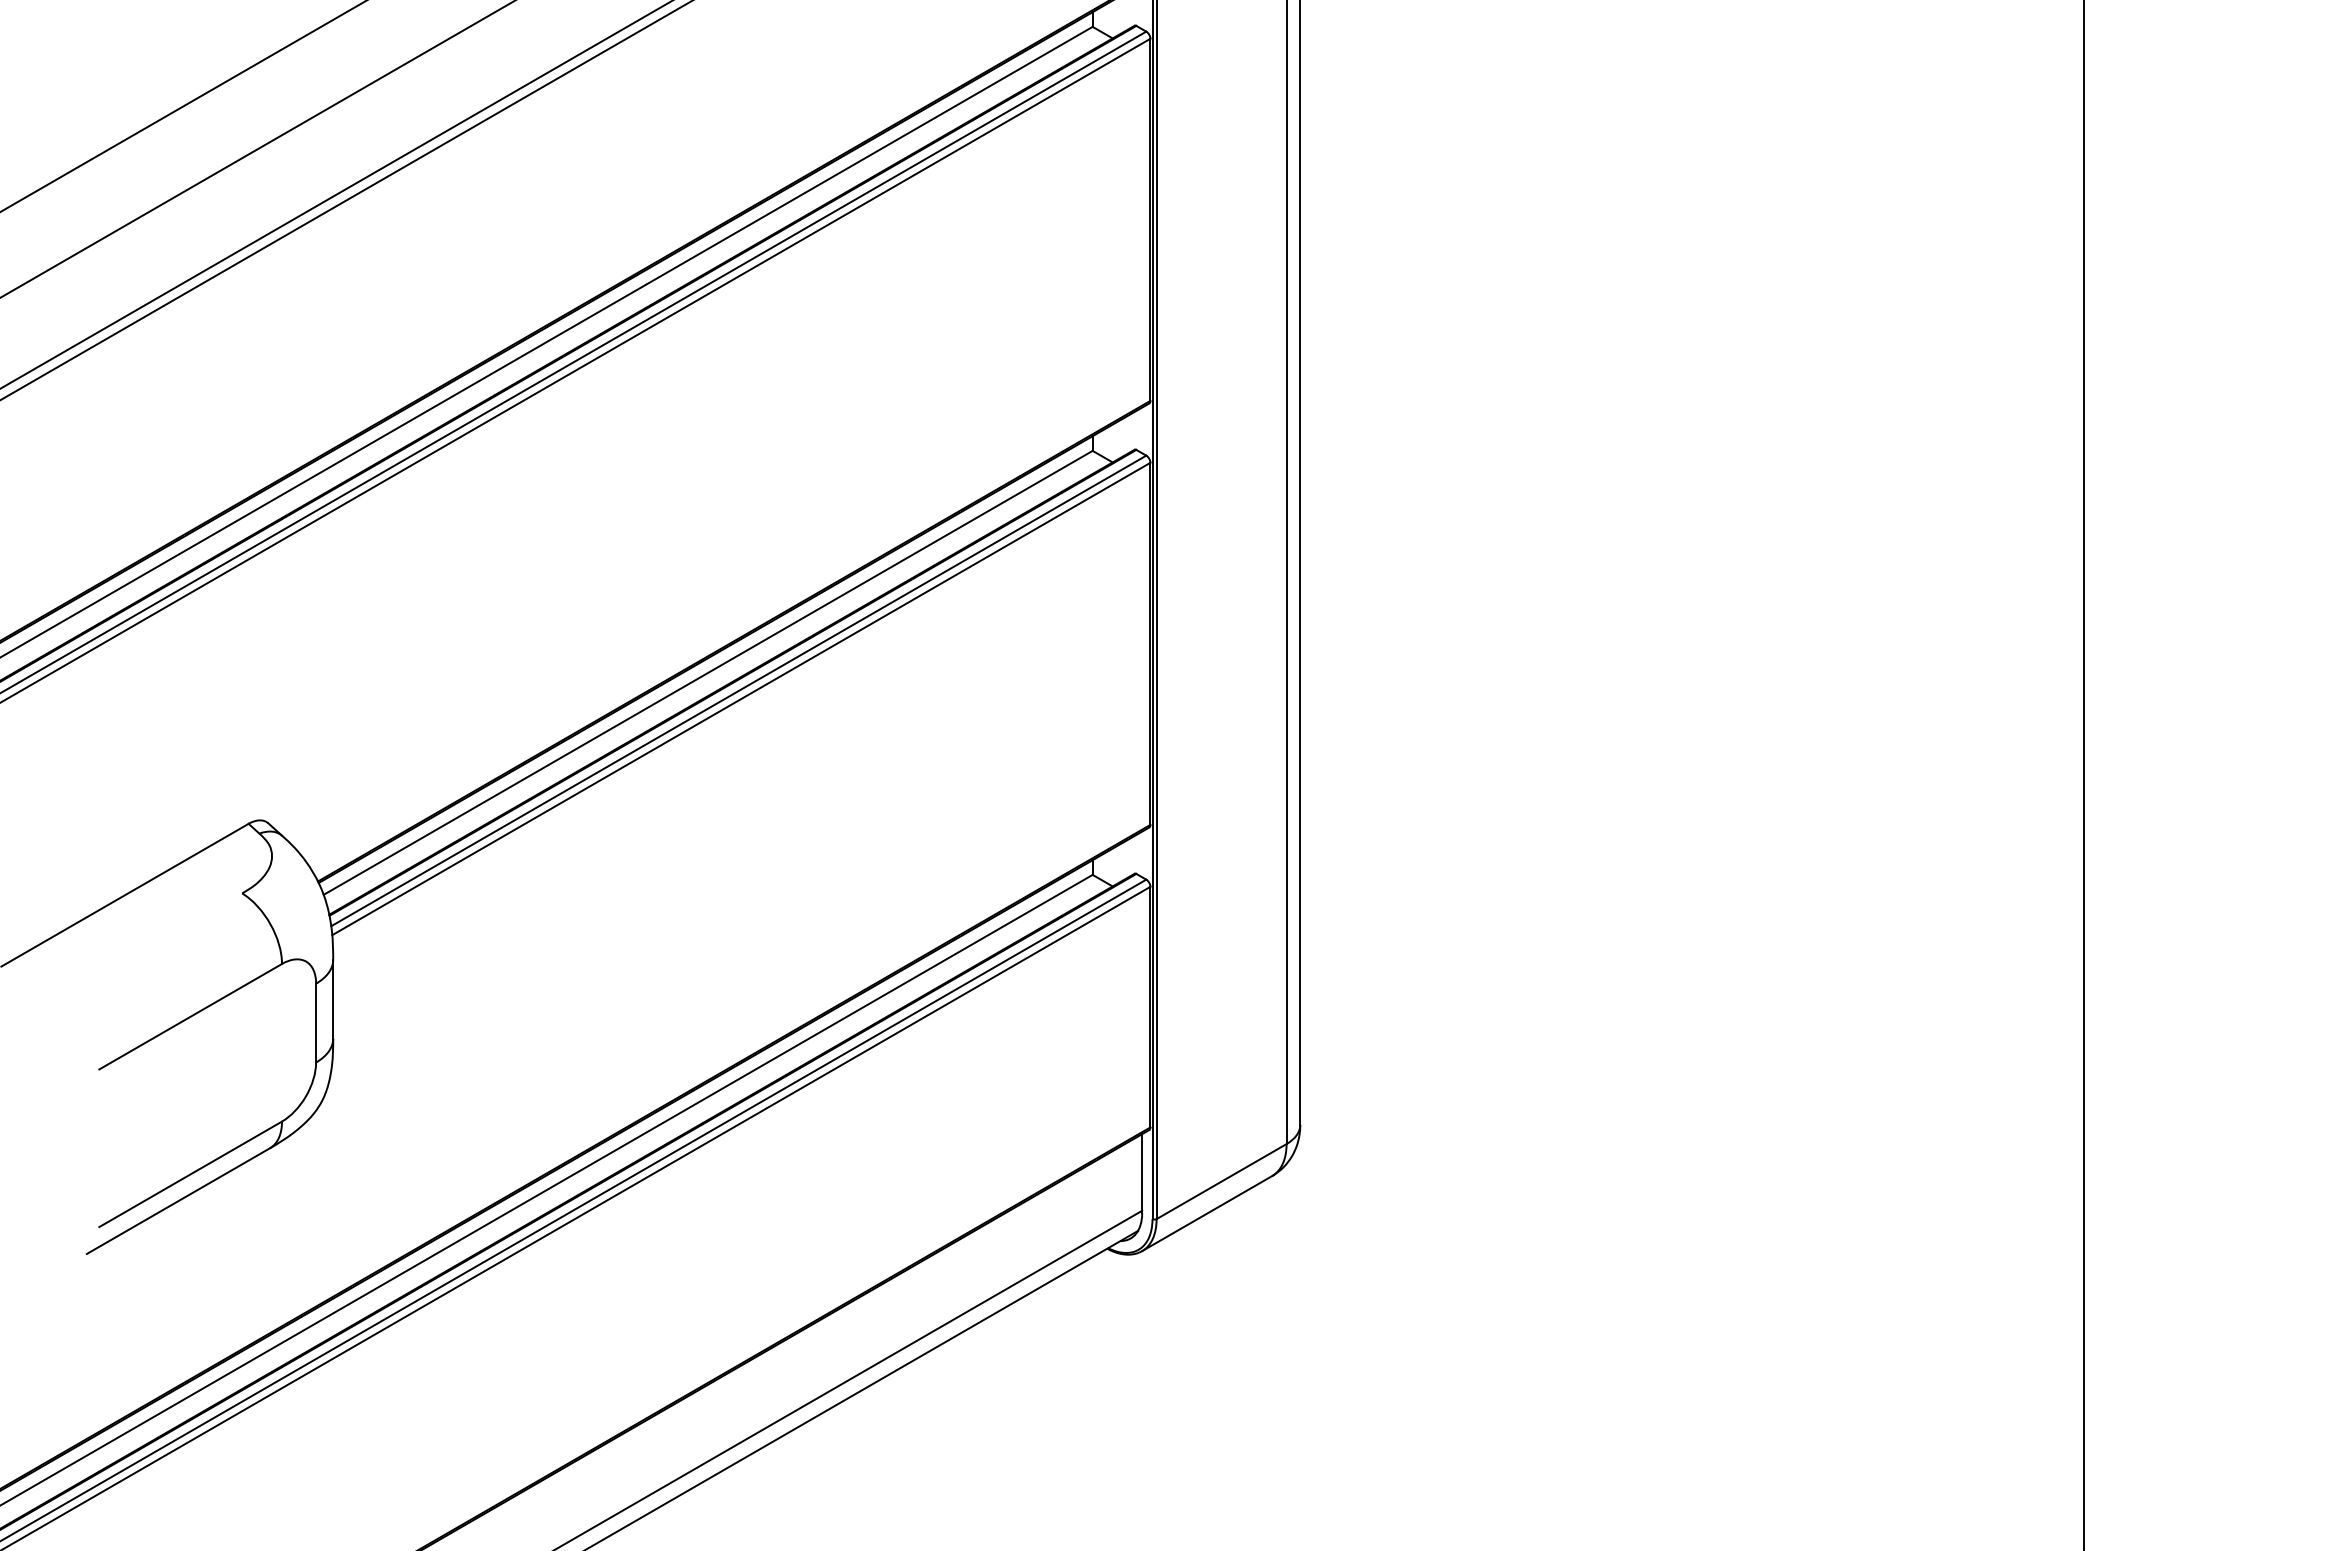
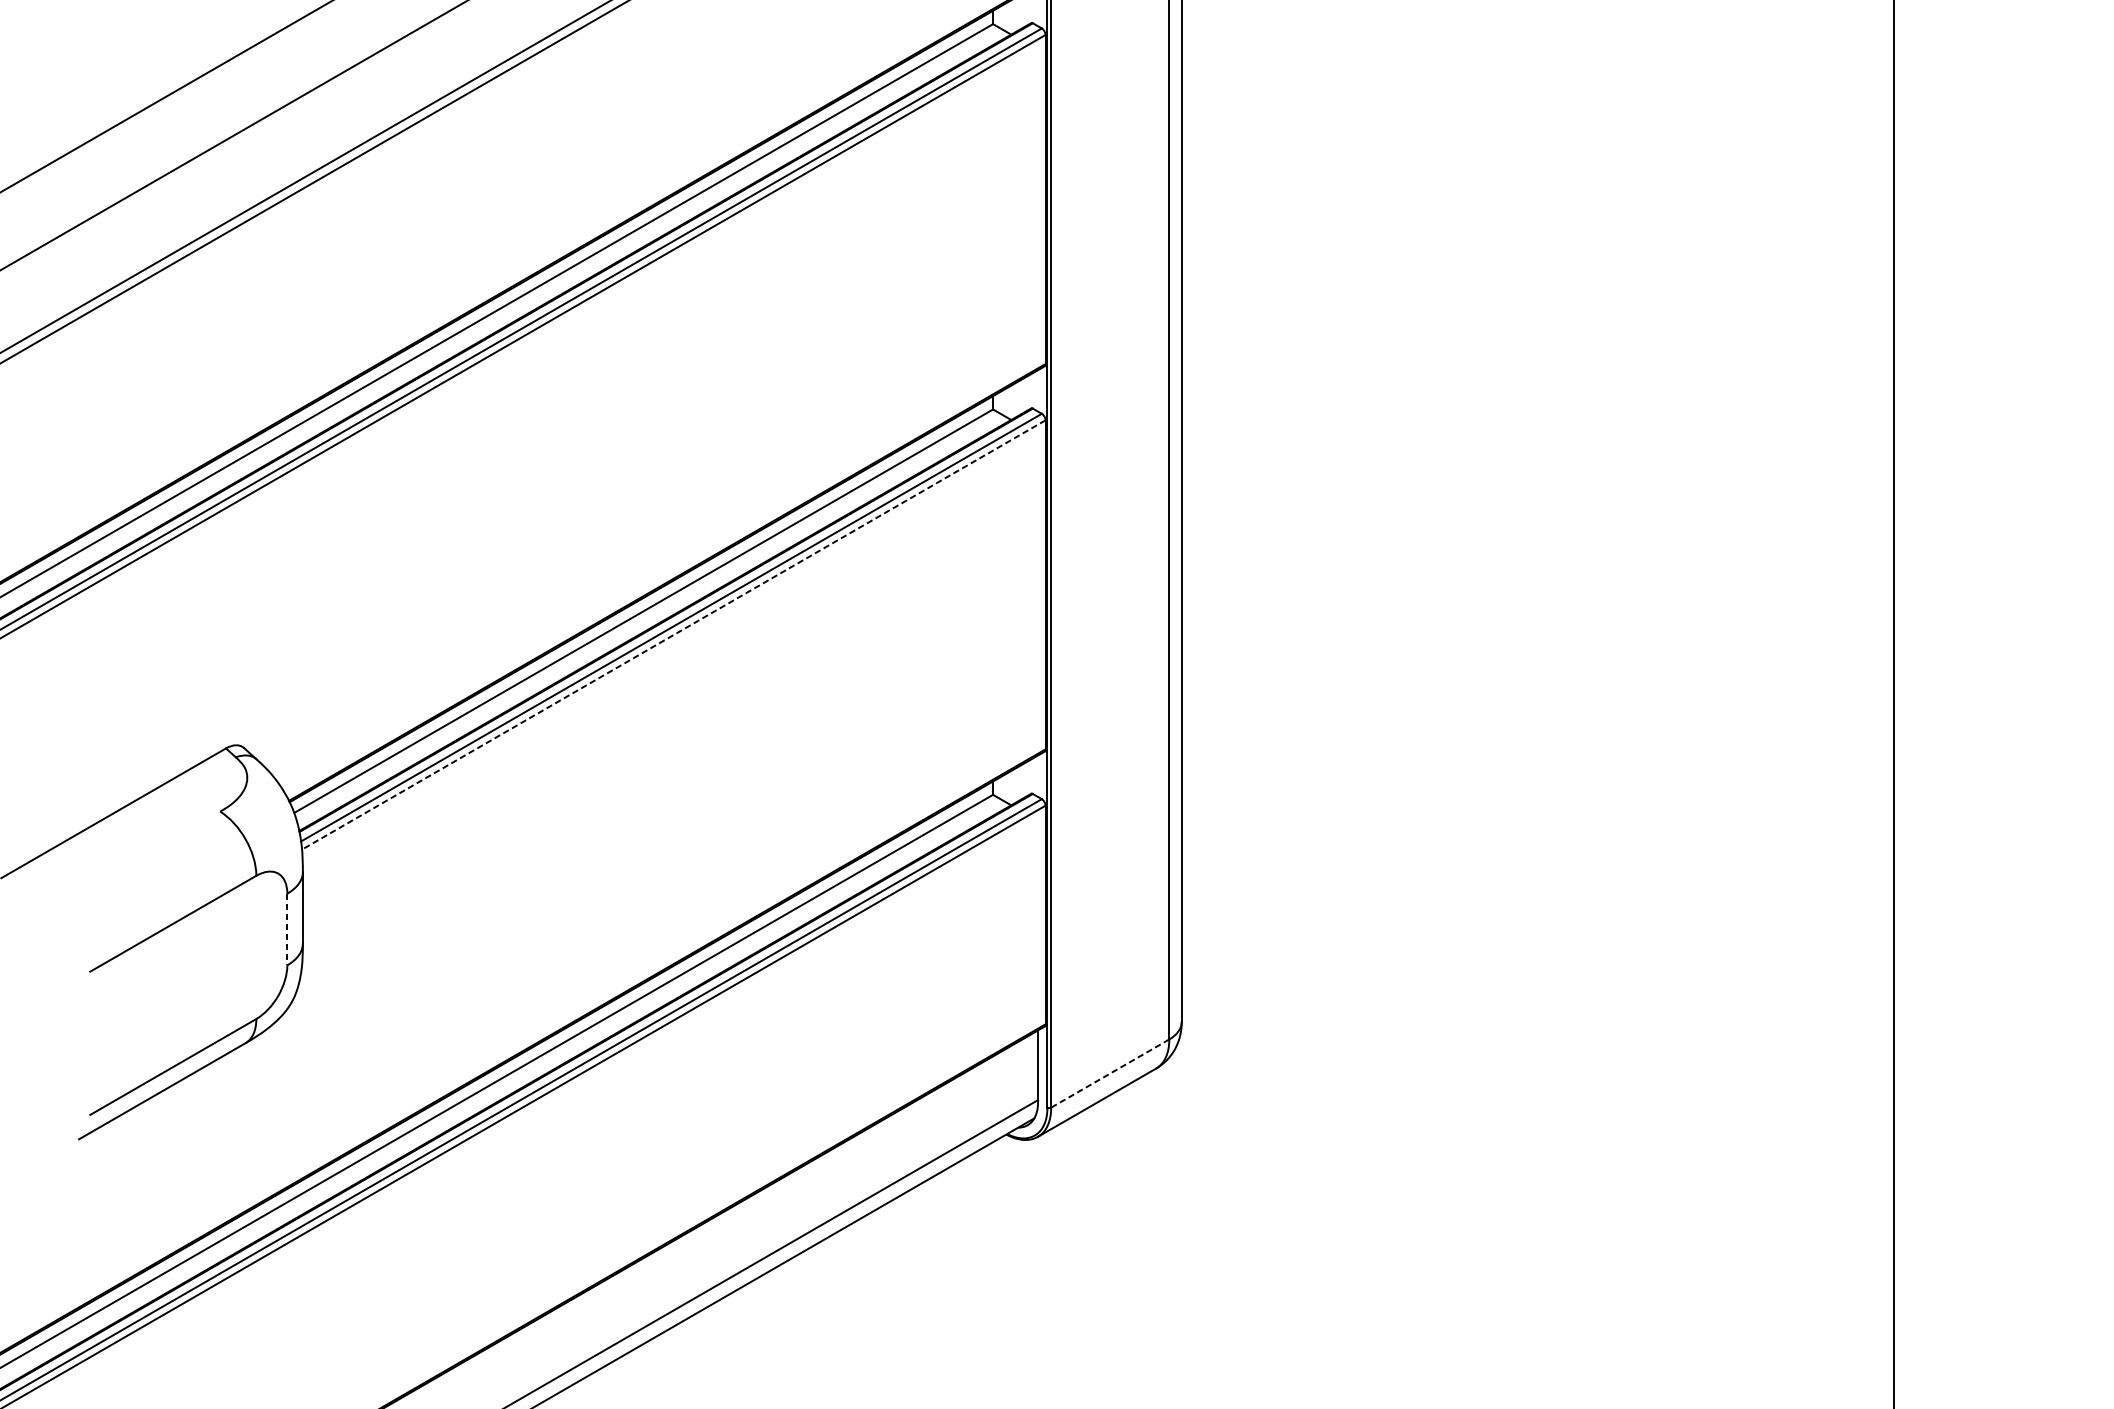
line: (740, 699) -> (673, 635), solid -> dashed
line: (316, 1023) -> (287, 929), solid -> dashed
line: (1221, 1181) -> (1110, 1073), solid -> dashed

